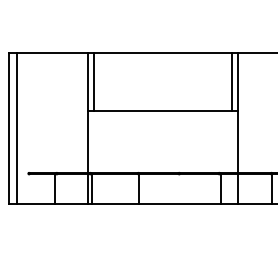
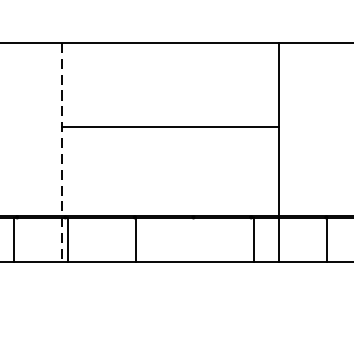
line: (93, 81) -> (70, 84), removed
line: (232, 81) -> (270, 84), removed
line: (87, 128) -> (61, 152), solid -> dashed

